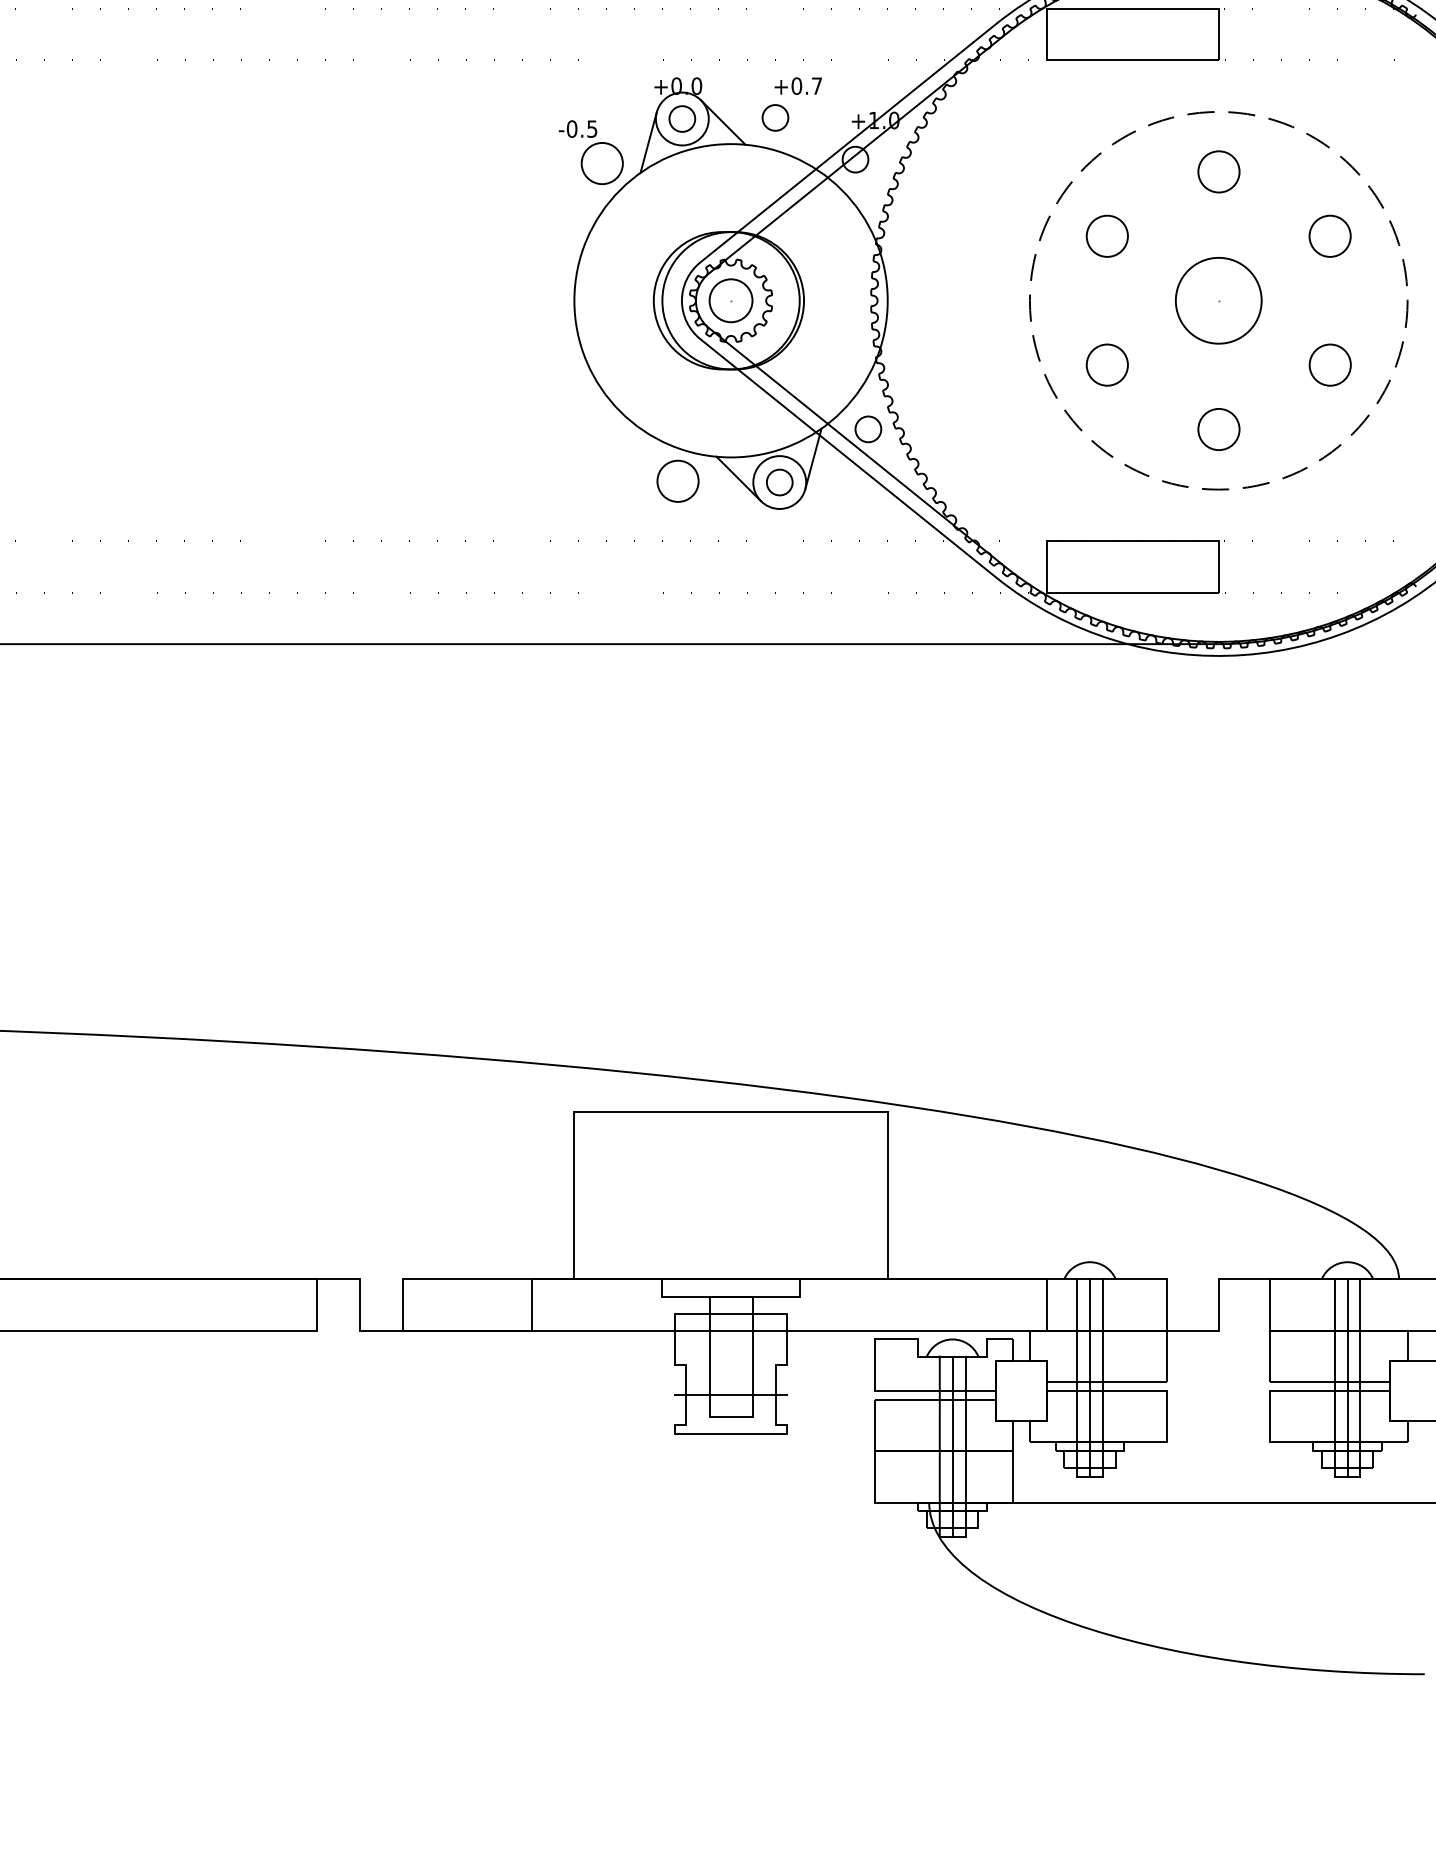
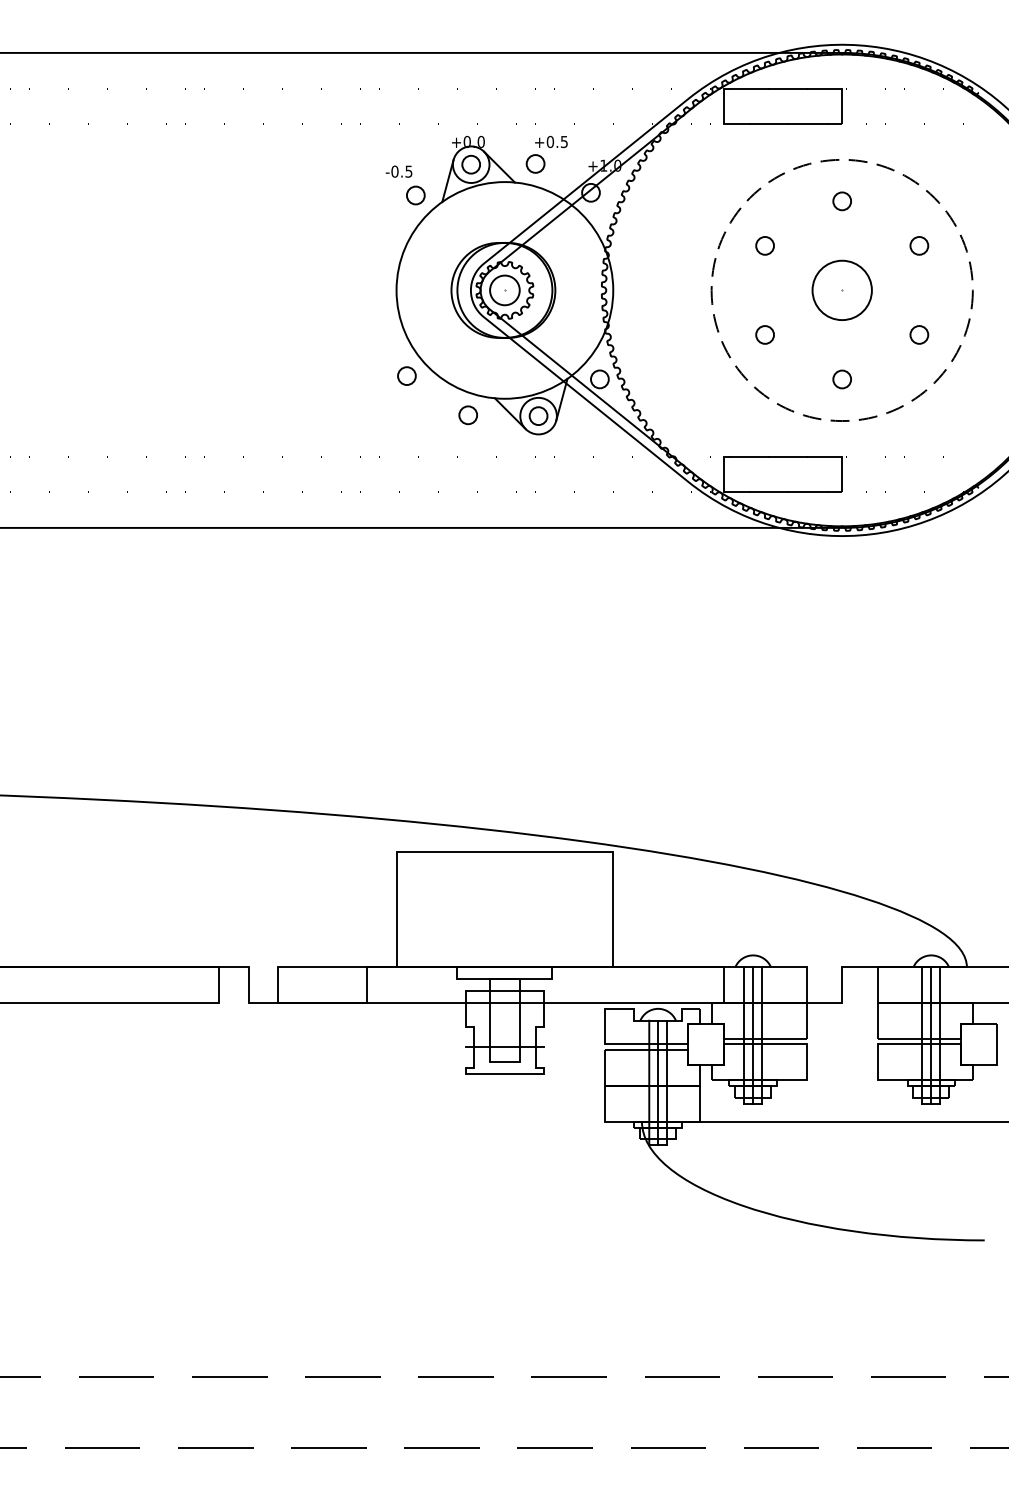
text: (815, 86) -> (563, 142), +0.7 -> +0.5
circle: (601, 163) -> (415, 195), size x0.62
circle: (1217, 172) -> (841, 201), size x0.62
circle: (1106, 235) -> (764, 245), size x0.62
circle: (1330, 235) -> (919, 245), size x0.62
circle: (1106, 364) -> (764, 334), size x0.62
circle: (1330, 364) -> (919, 334), size x0.62
circle: (588, 423) -> (406, 375), added
circle: (1217, 429) -> (841, 379), size x0.62
circle: (678, 481) -> (468, 415), size x0.62

